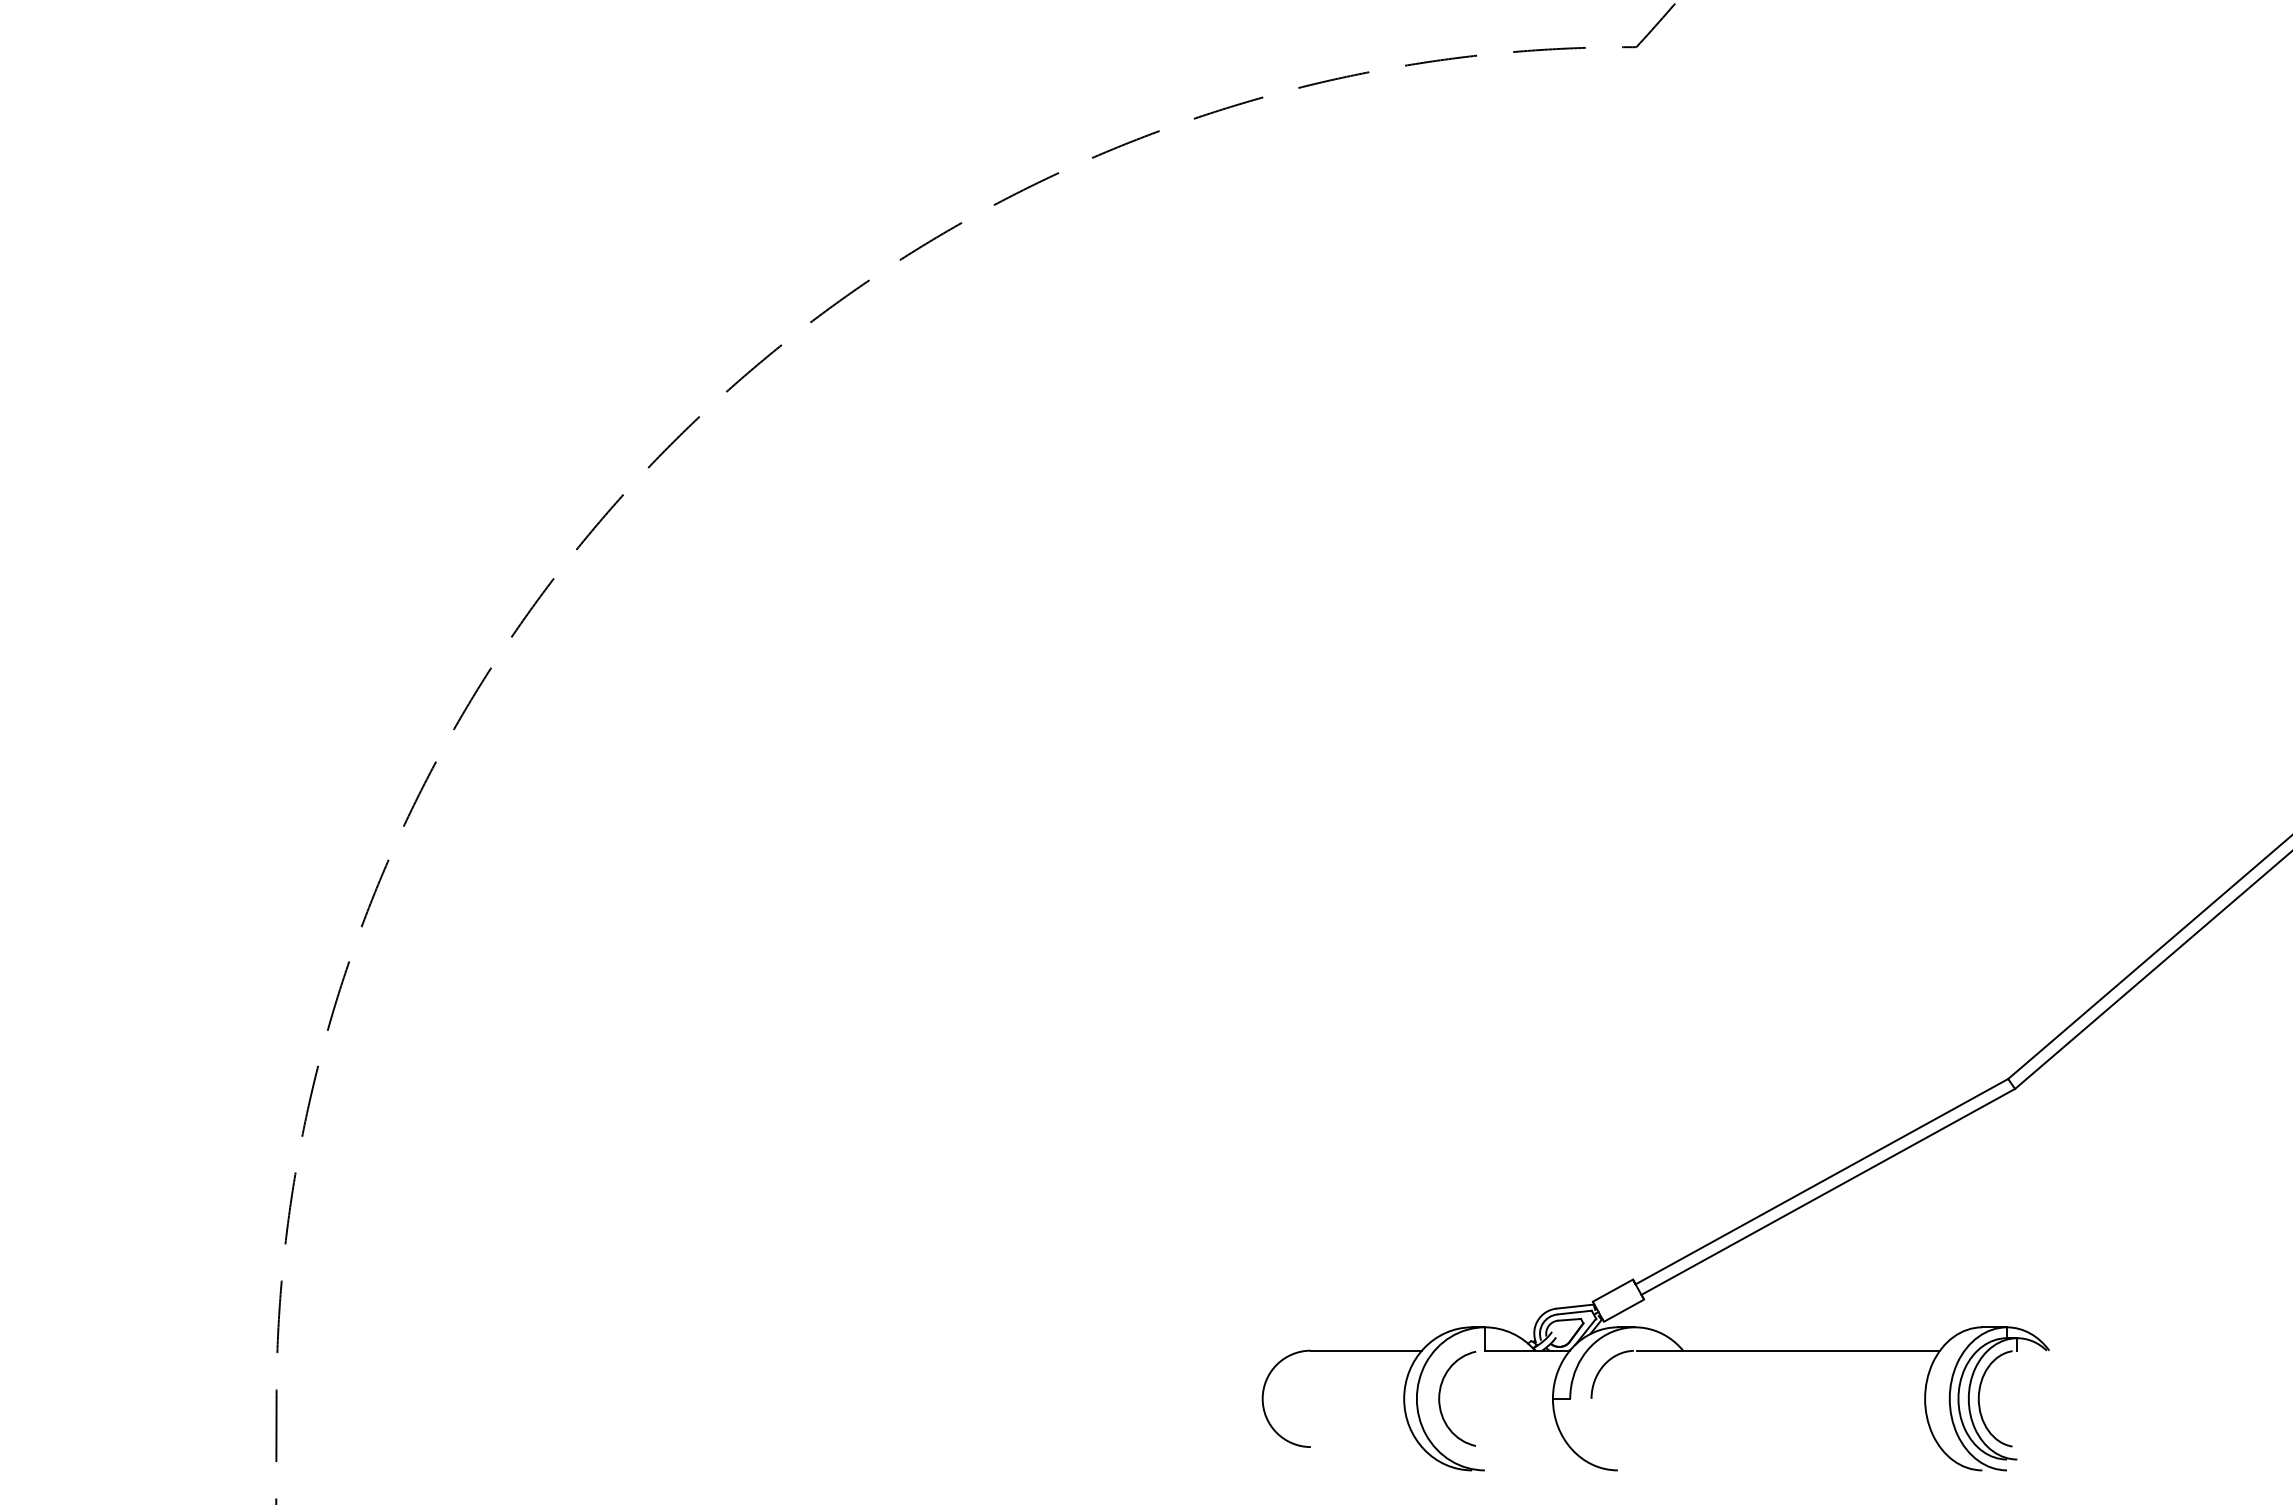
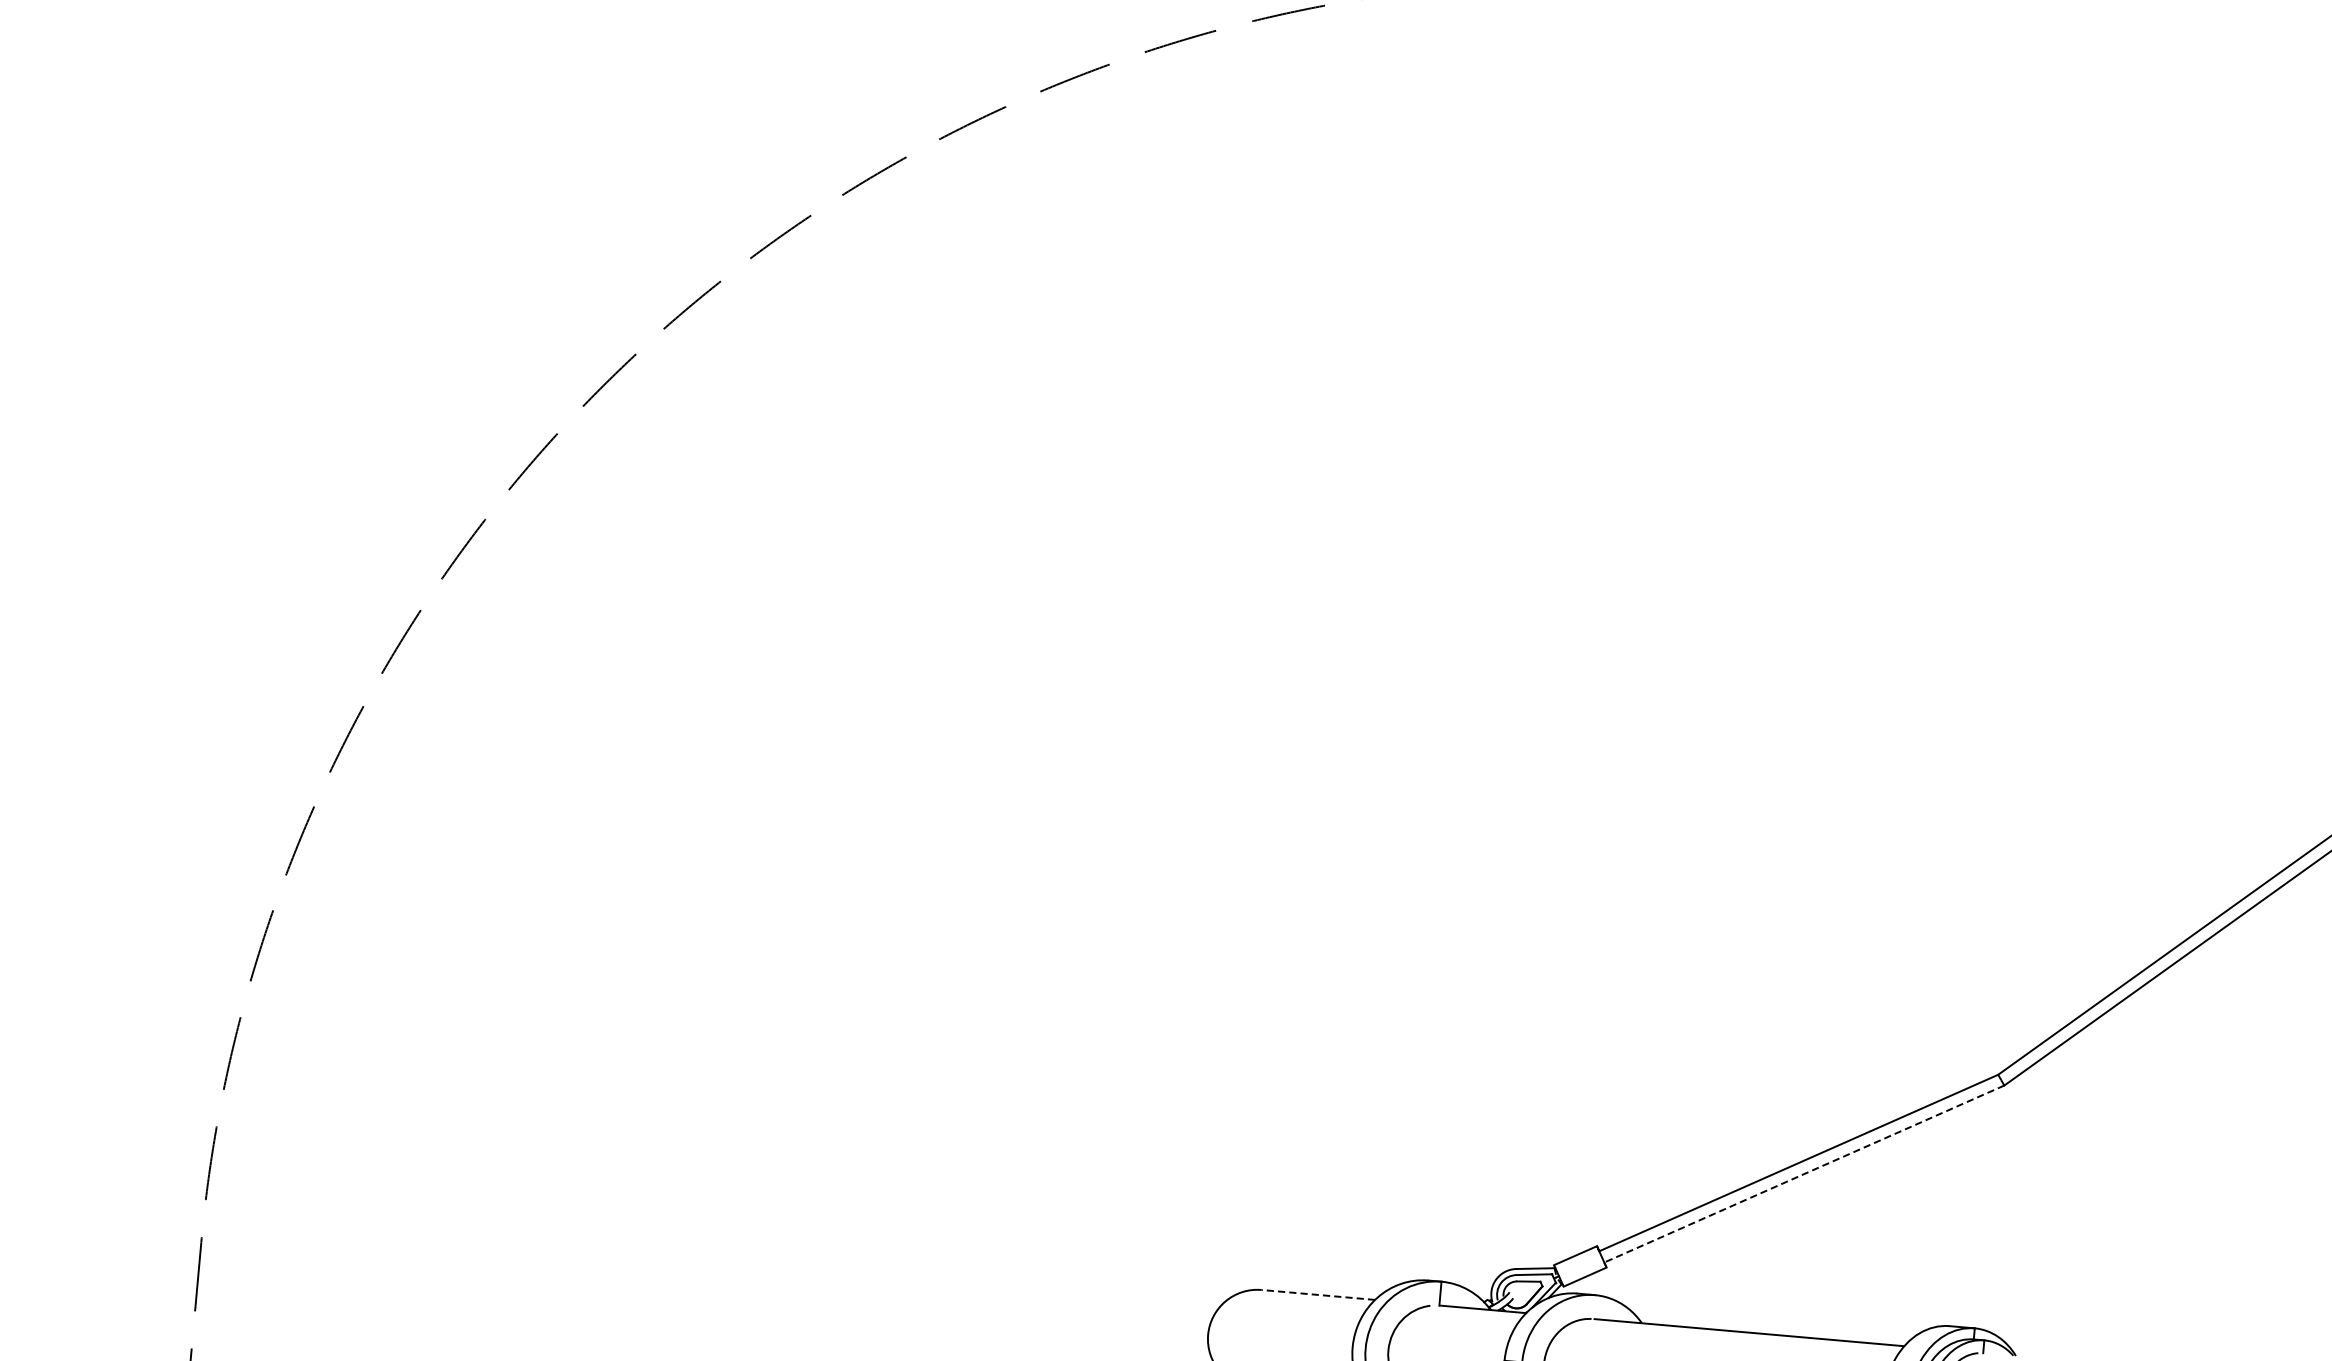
line: (1827, 1192) -> (1803, 1174), solid -> dashed
line: (1366, 1350) -> (1318, 1294), solid -> dashed

